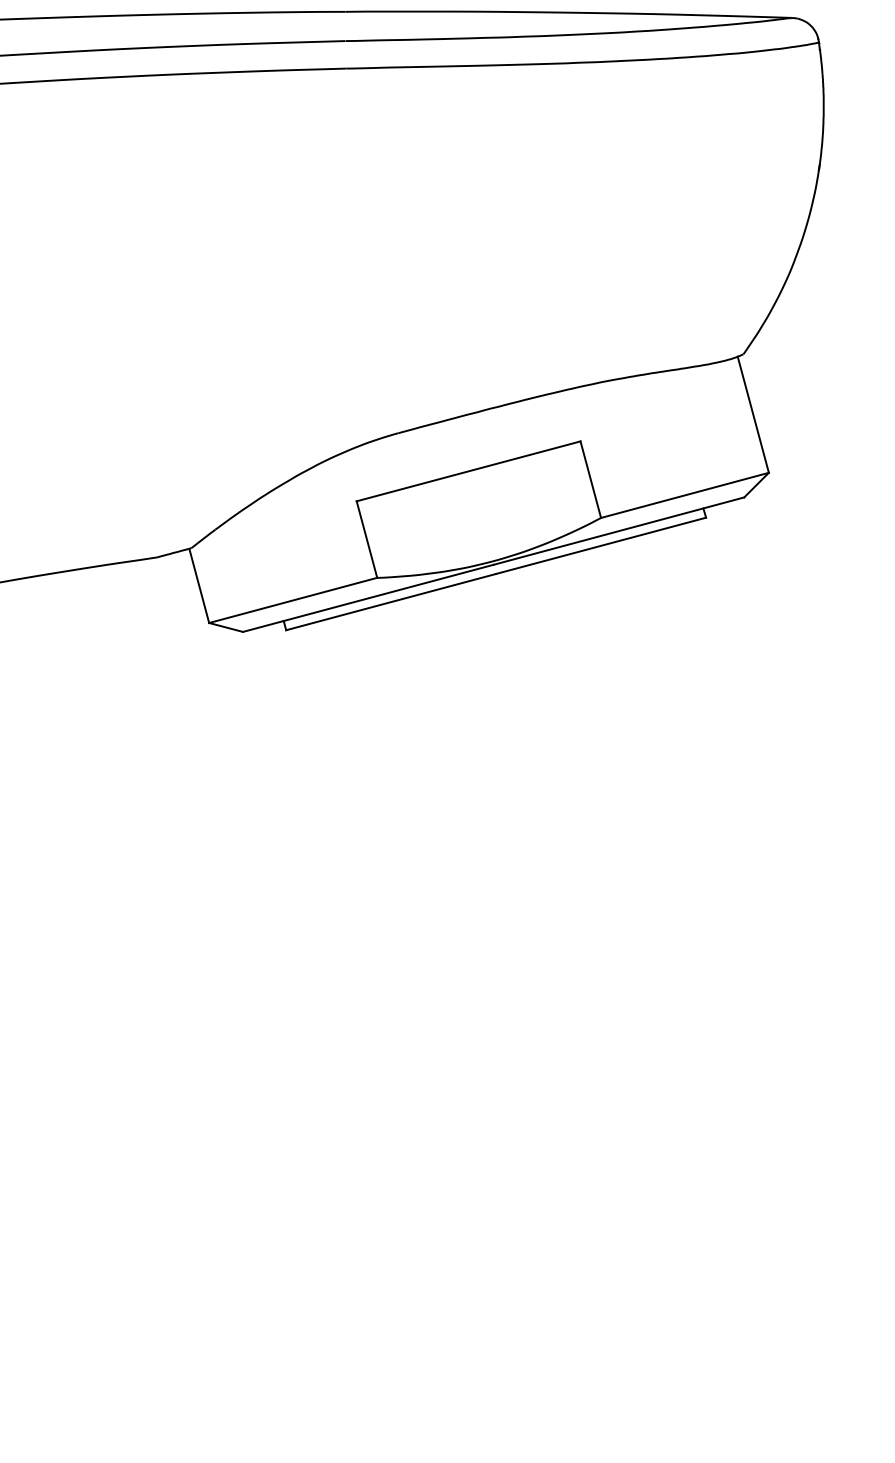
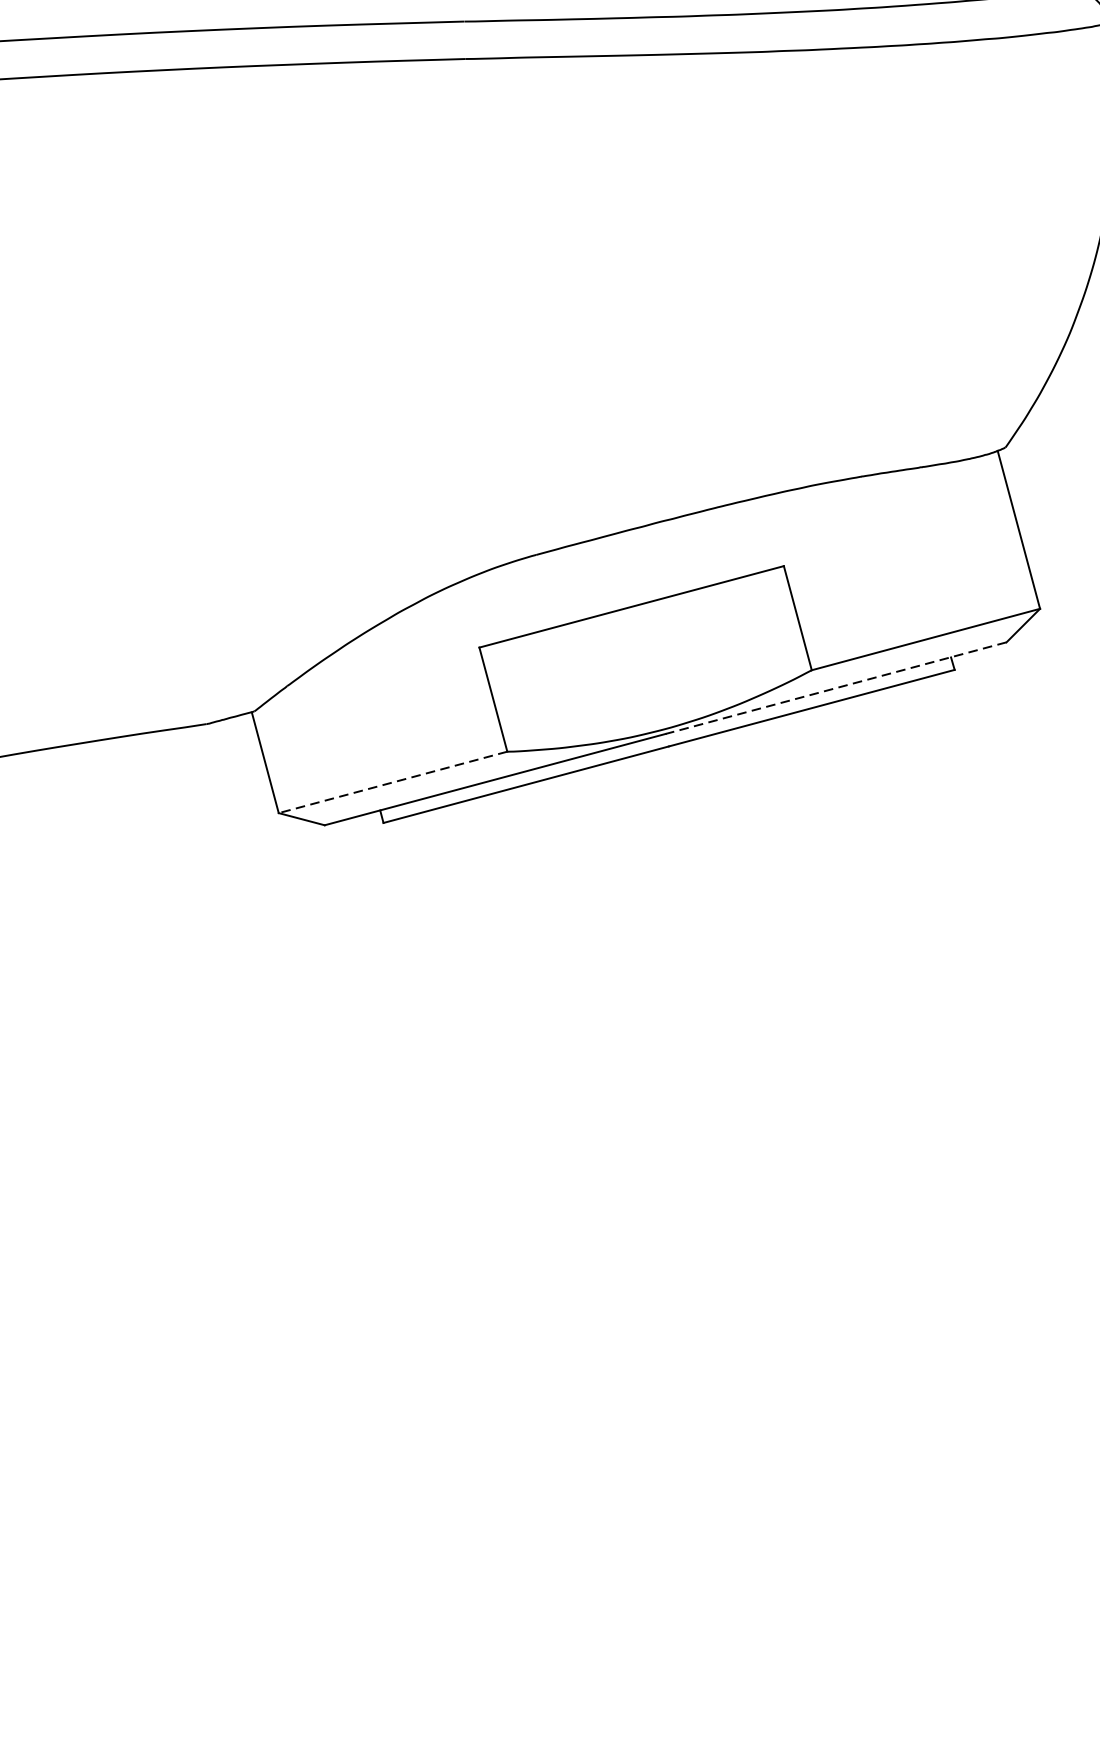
line: (618, 531) -> (835, 688), solid -> dashed
line: (292, 600) -> (392, 782), solid -> dashed

